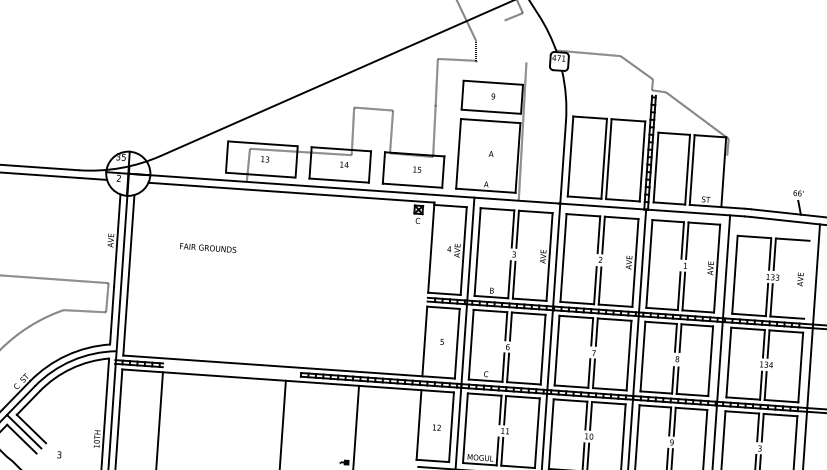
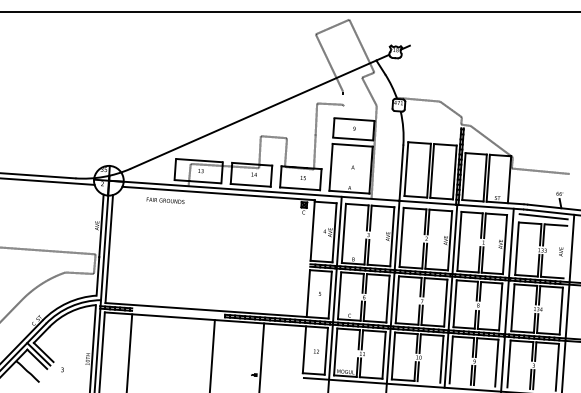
line: (515, 41) -> (369, 91), added
line: (769, 160) -> (540, 171), added
line: (774, 226) -> (543, 216), added
text: (208, 247) -> (165, 200), moved

